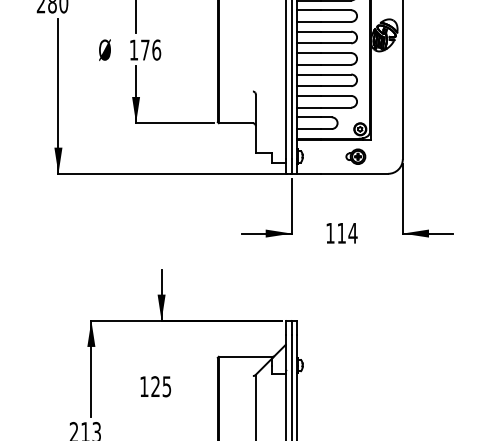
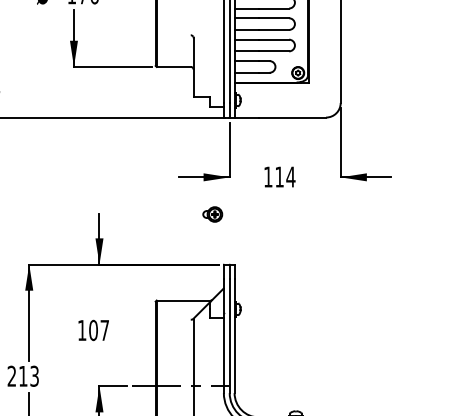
part: (355, 156) -> (212, 214), moved
text: (161, 386) -> (99, 330), 125 -> 107

